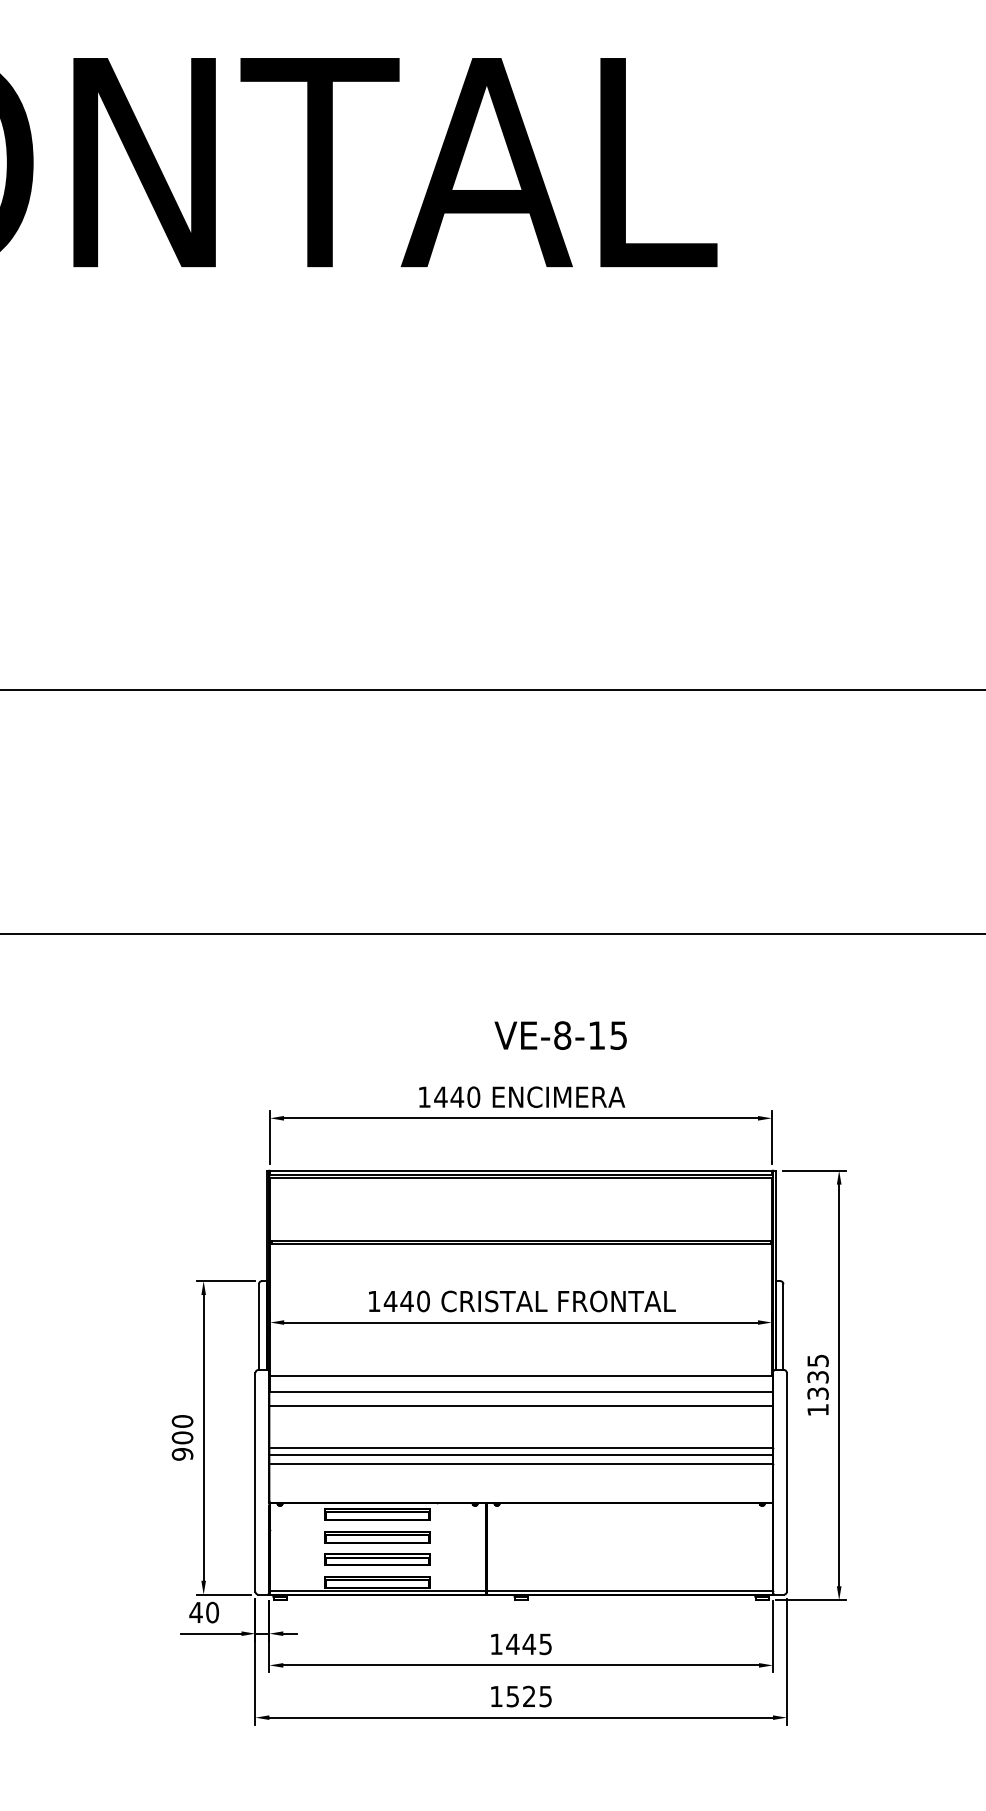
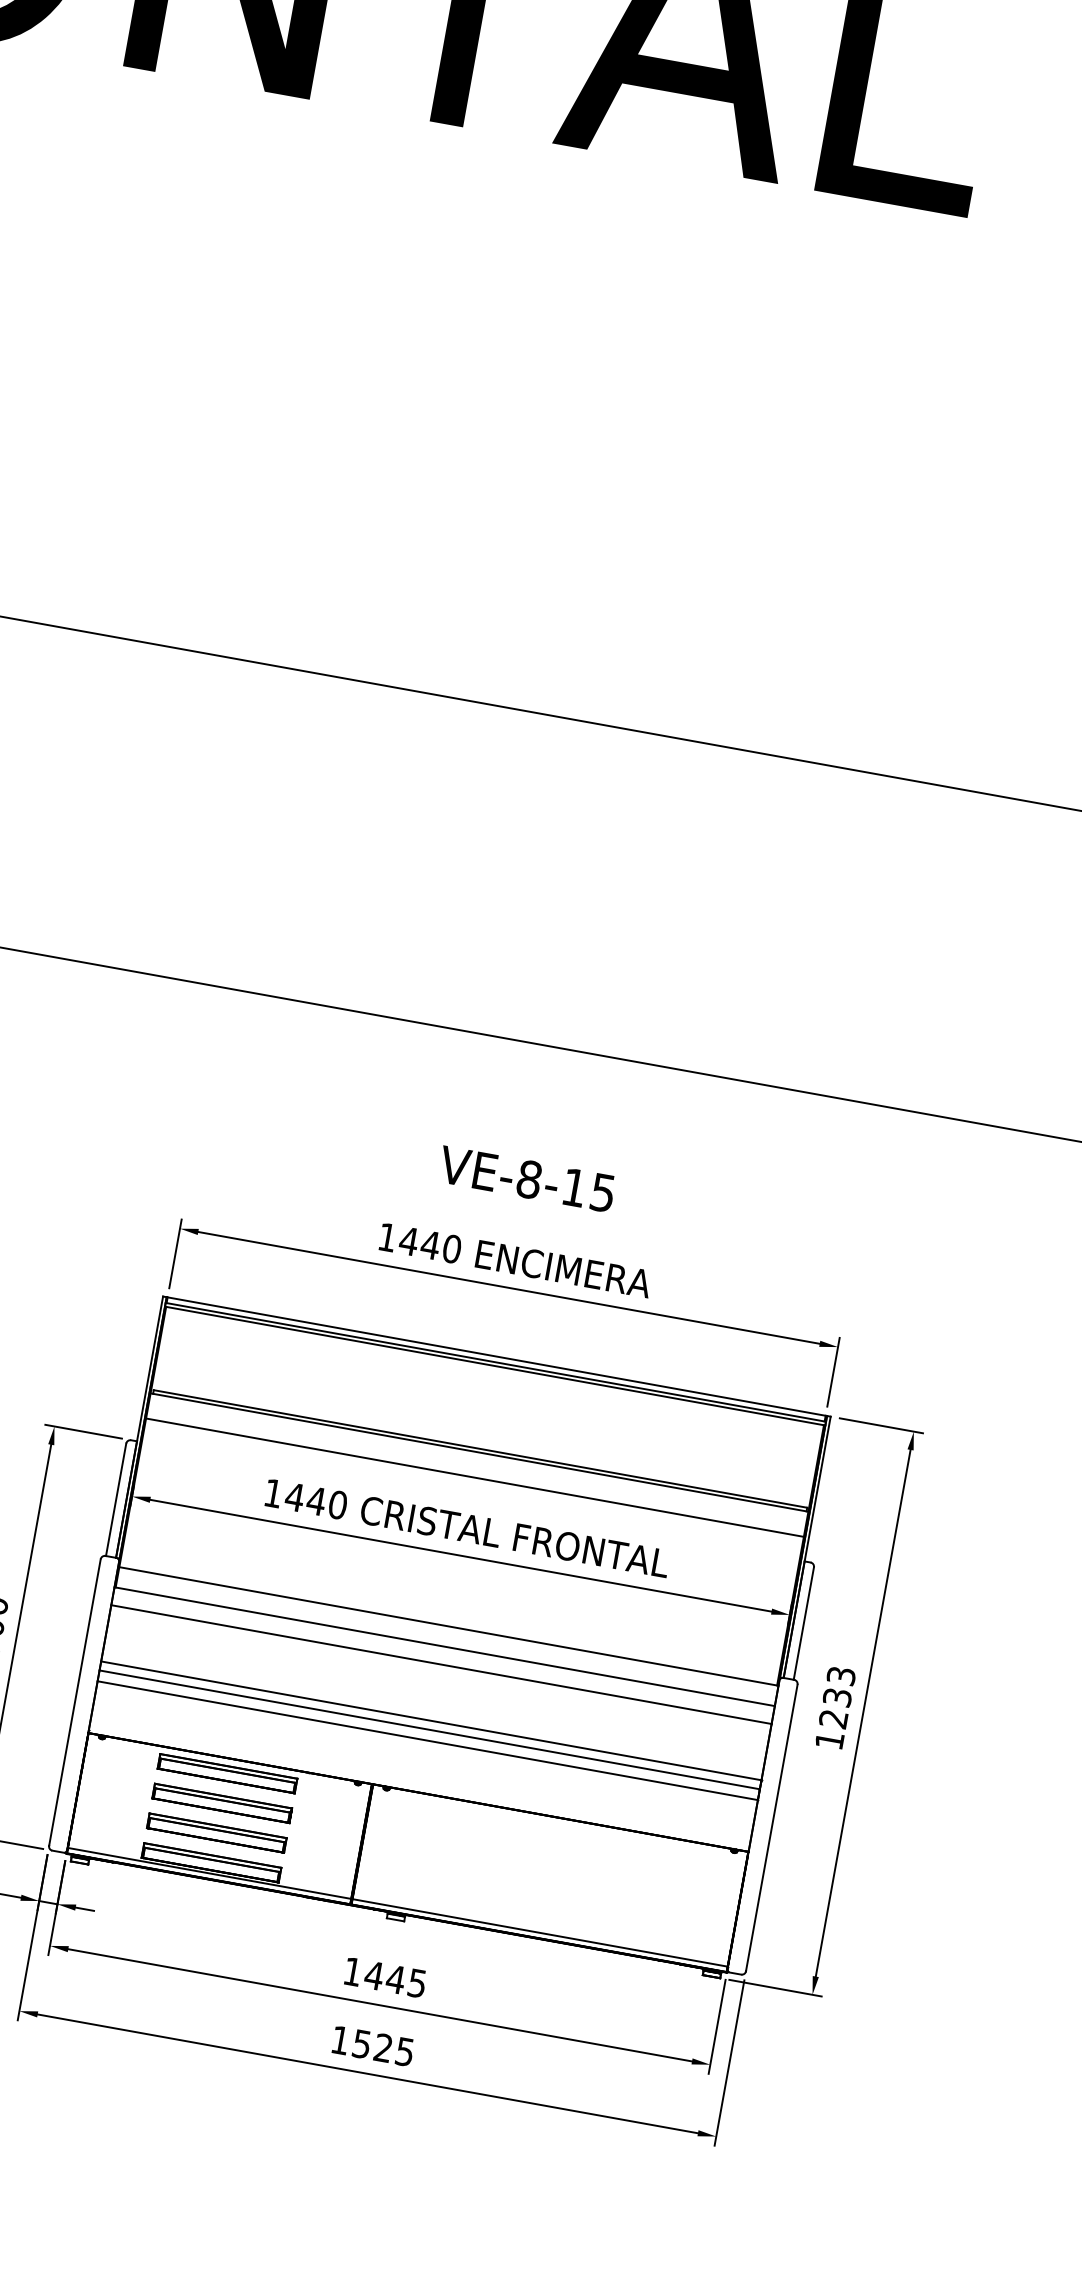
text: (560, 1035) -> (526, 1178), moved
line: (520, 1263) -> (474, 1478), added
text: (817, 1376) -> (836, 1696), 1335 -> 1233

